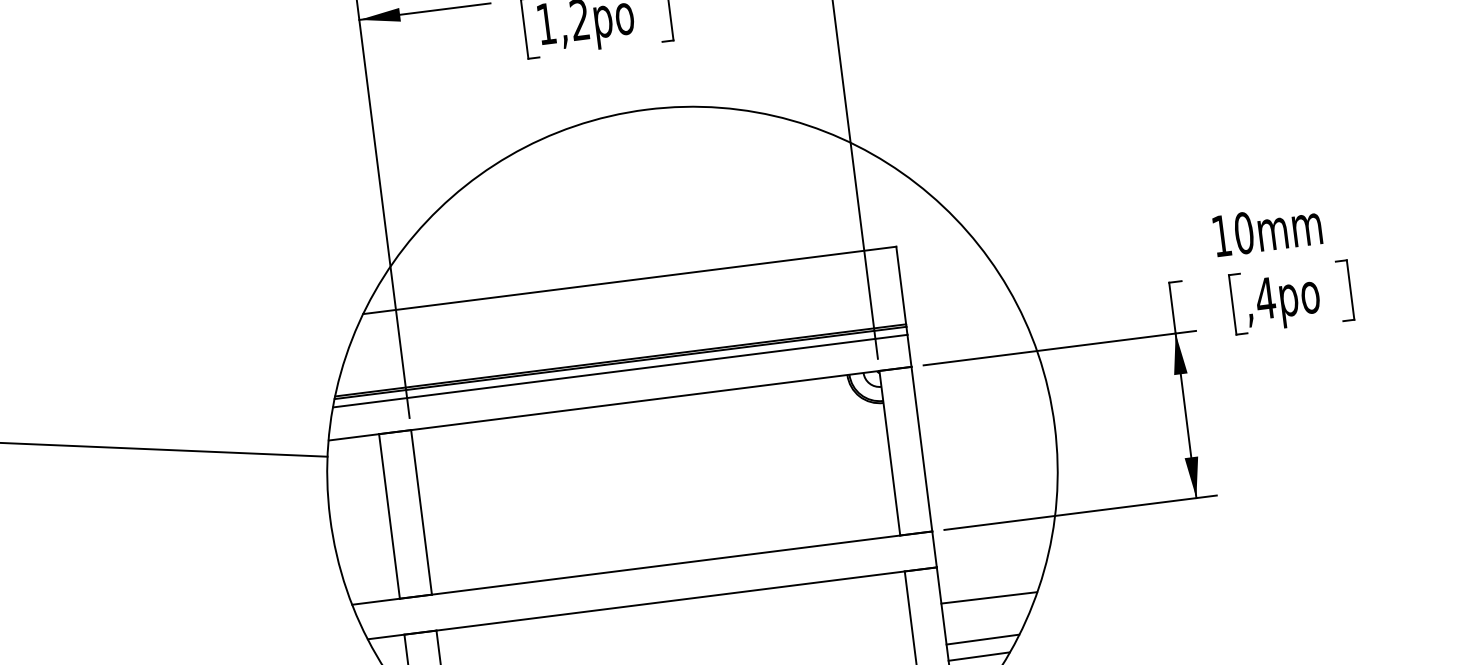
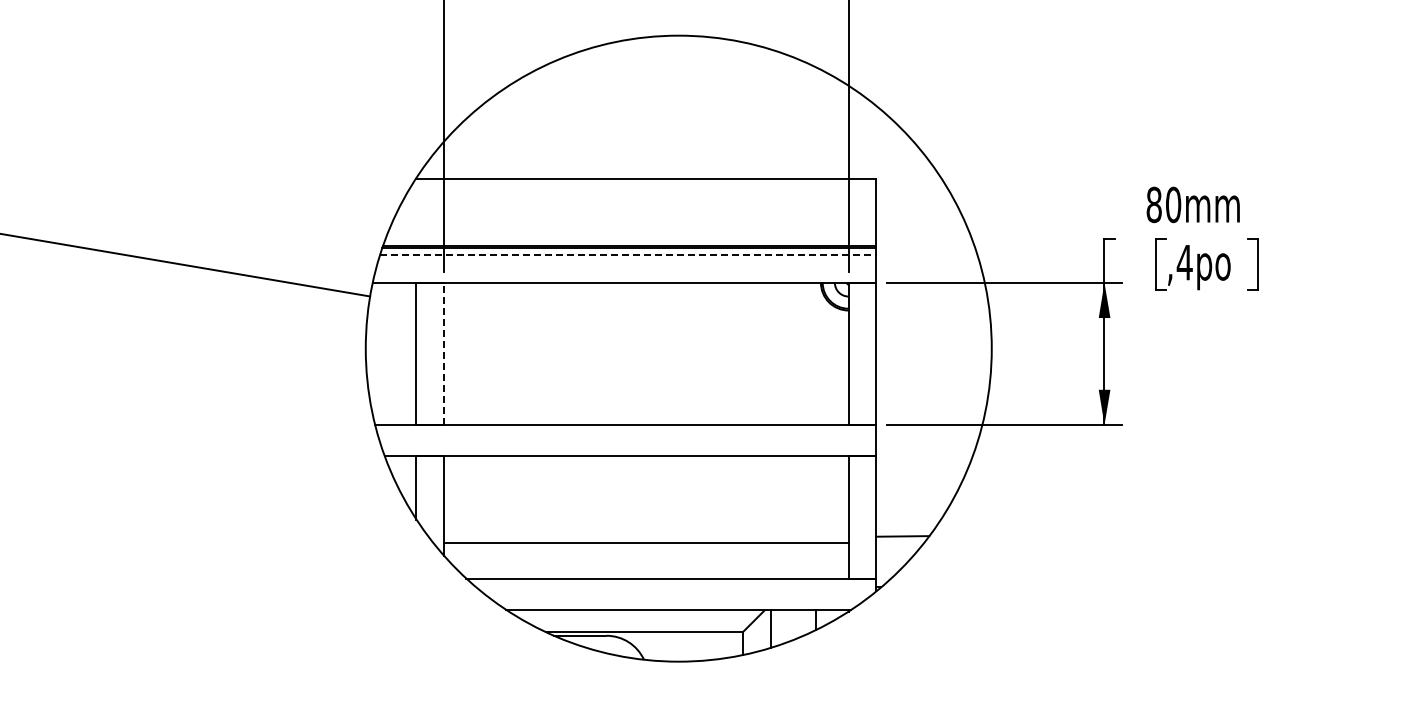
text: (1220, 235) -> (1153, 204), 10mm -> 80mm
line: (620, 371) -> (628, 255), solid -> dashed
line: (421, 511) -> (444, 353), solid -> dashed
line: (989, 597) -> (917, 487), removed
line: (982, 639) -> (907, 522), removed

